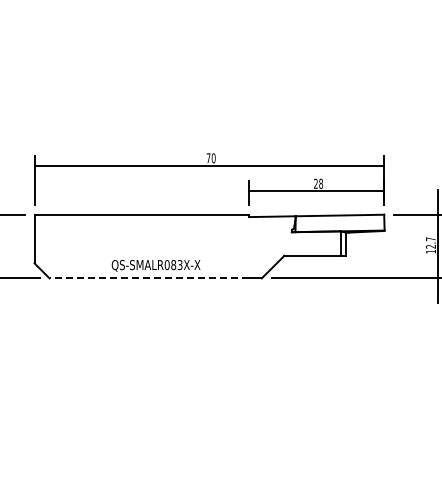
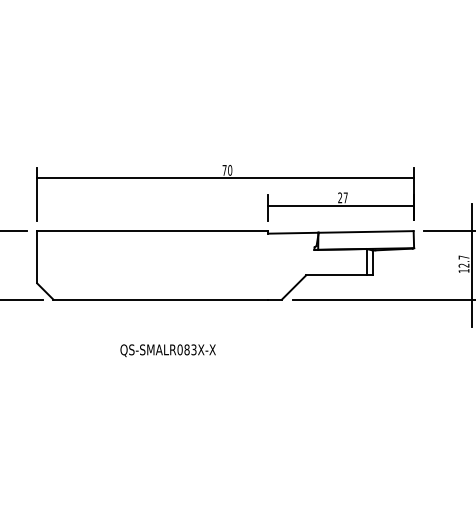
text: (321, 183) -> (346, 197), 28 -> 27
text: (155, 265) -> (167, 350), moved
line: (149, 278) -> (161, 299), dashed -> solid

